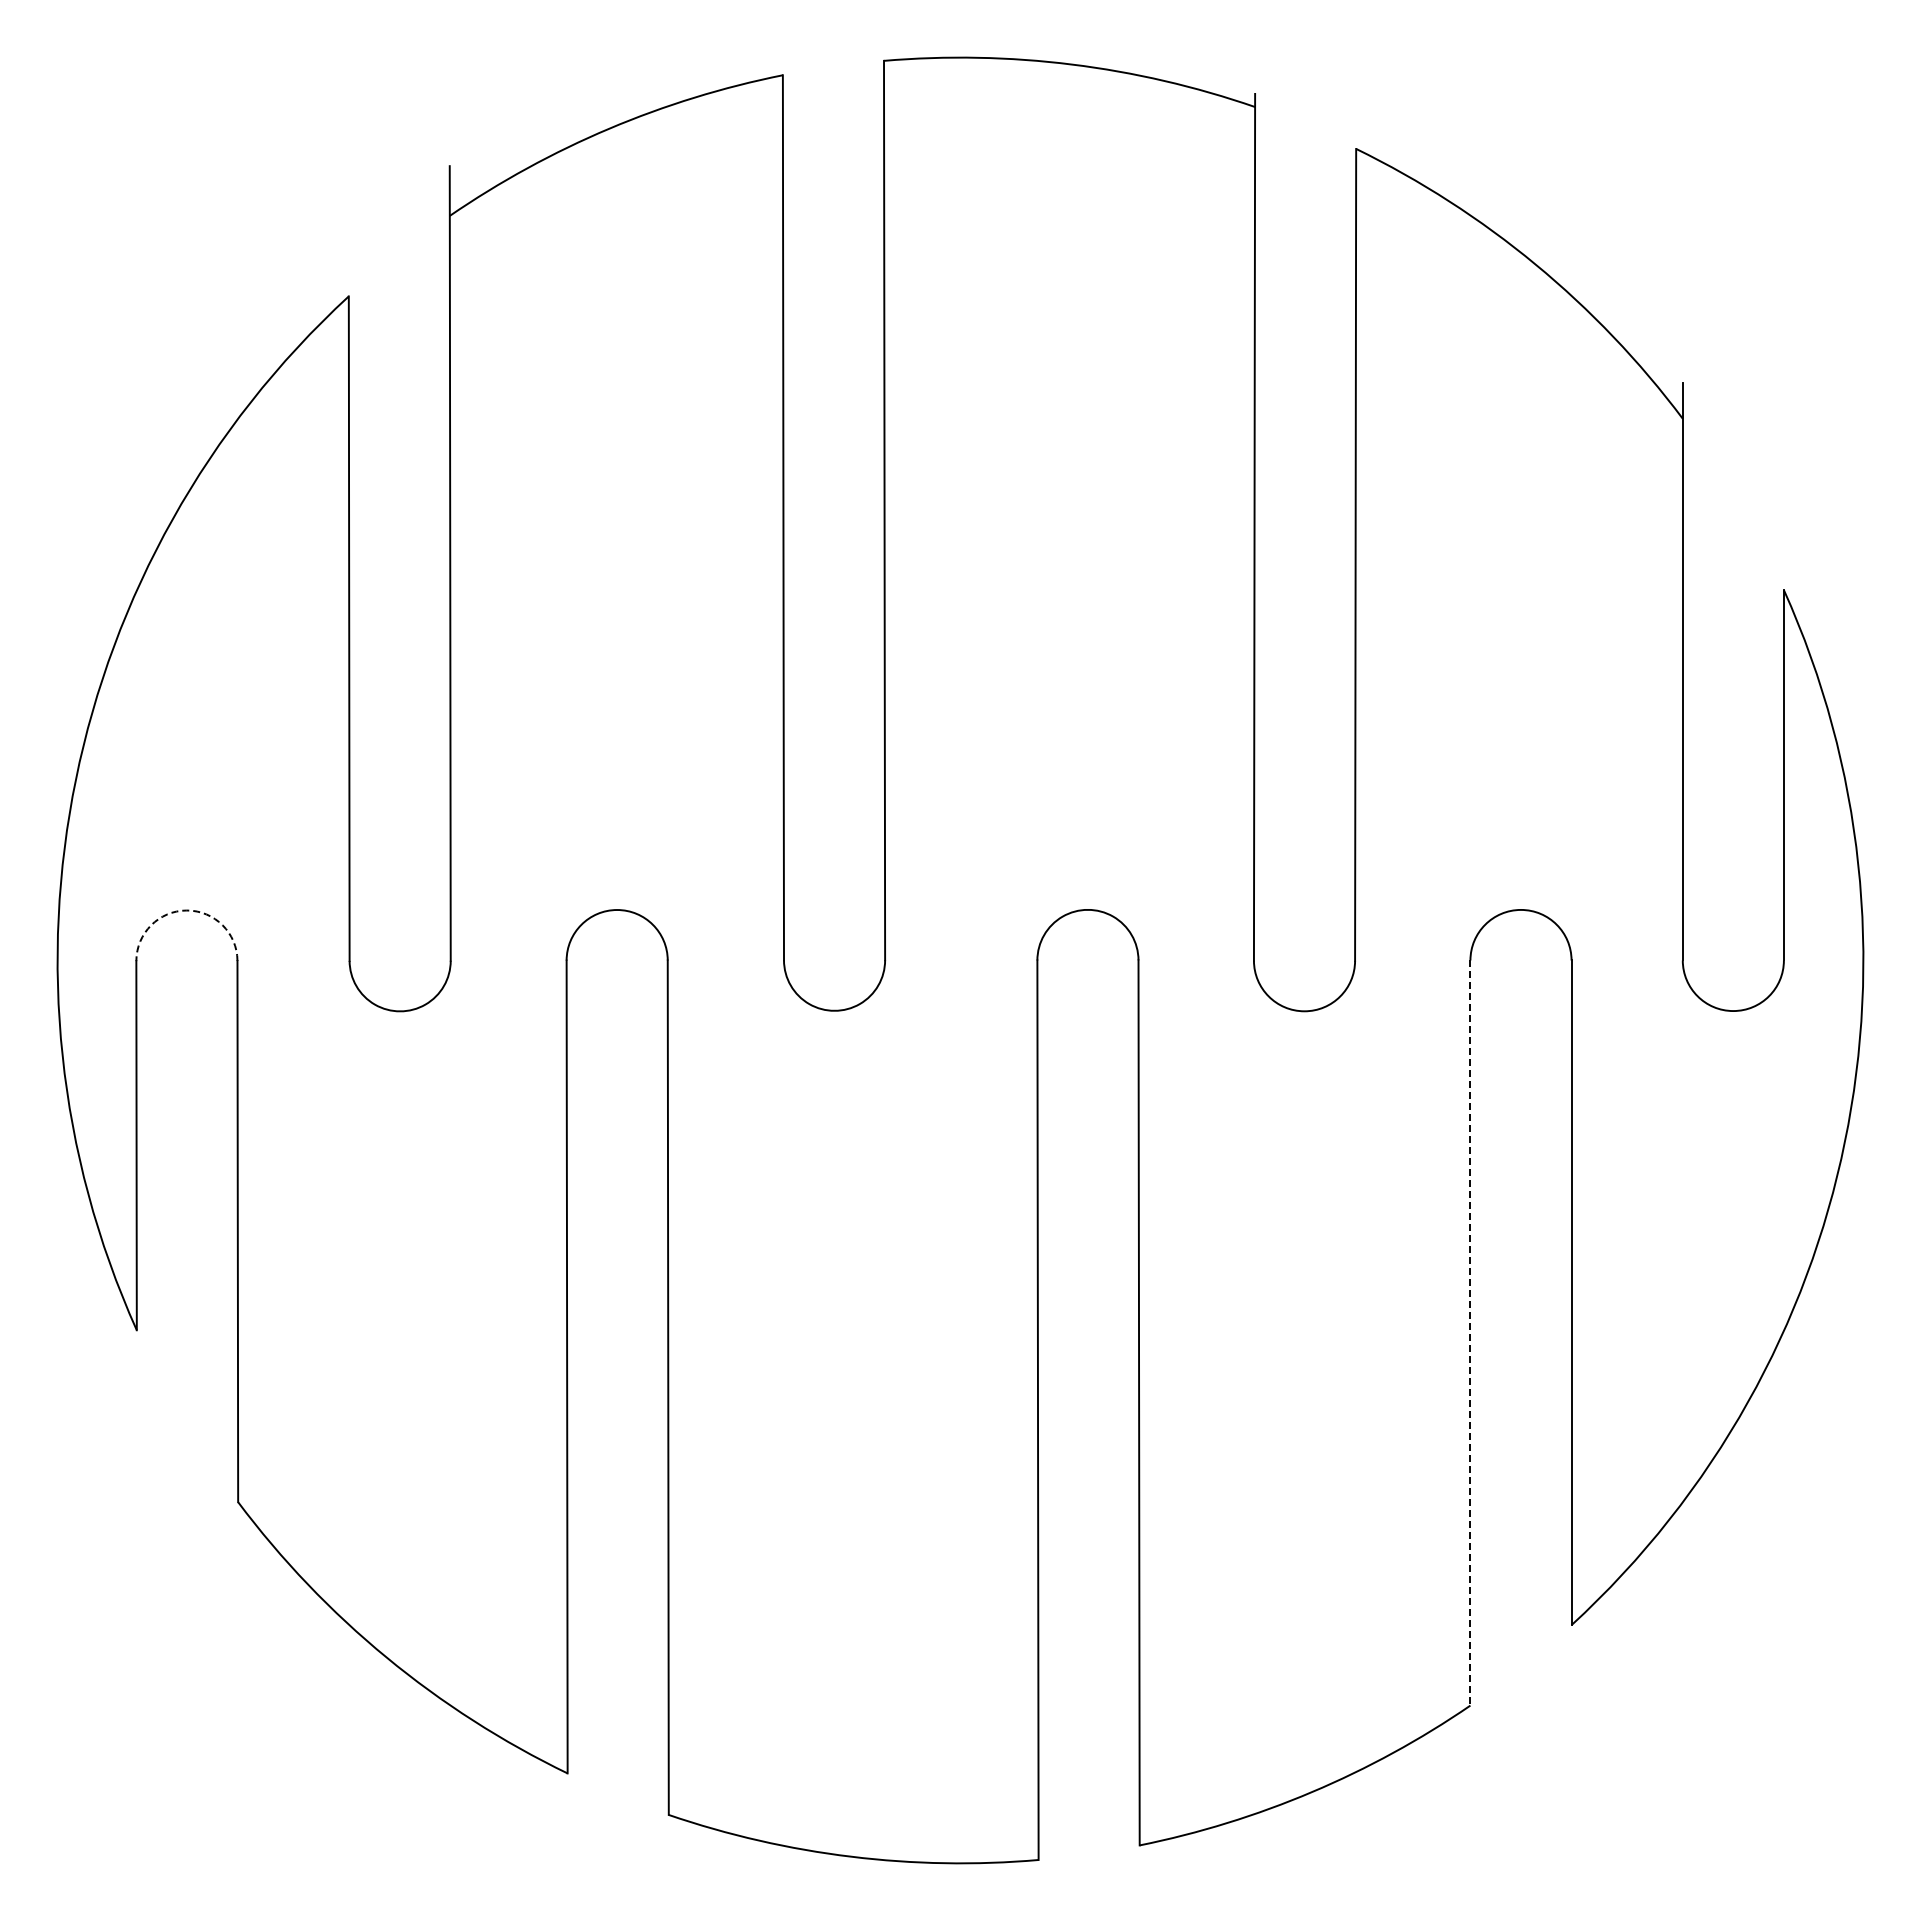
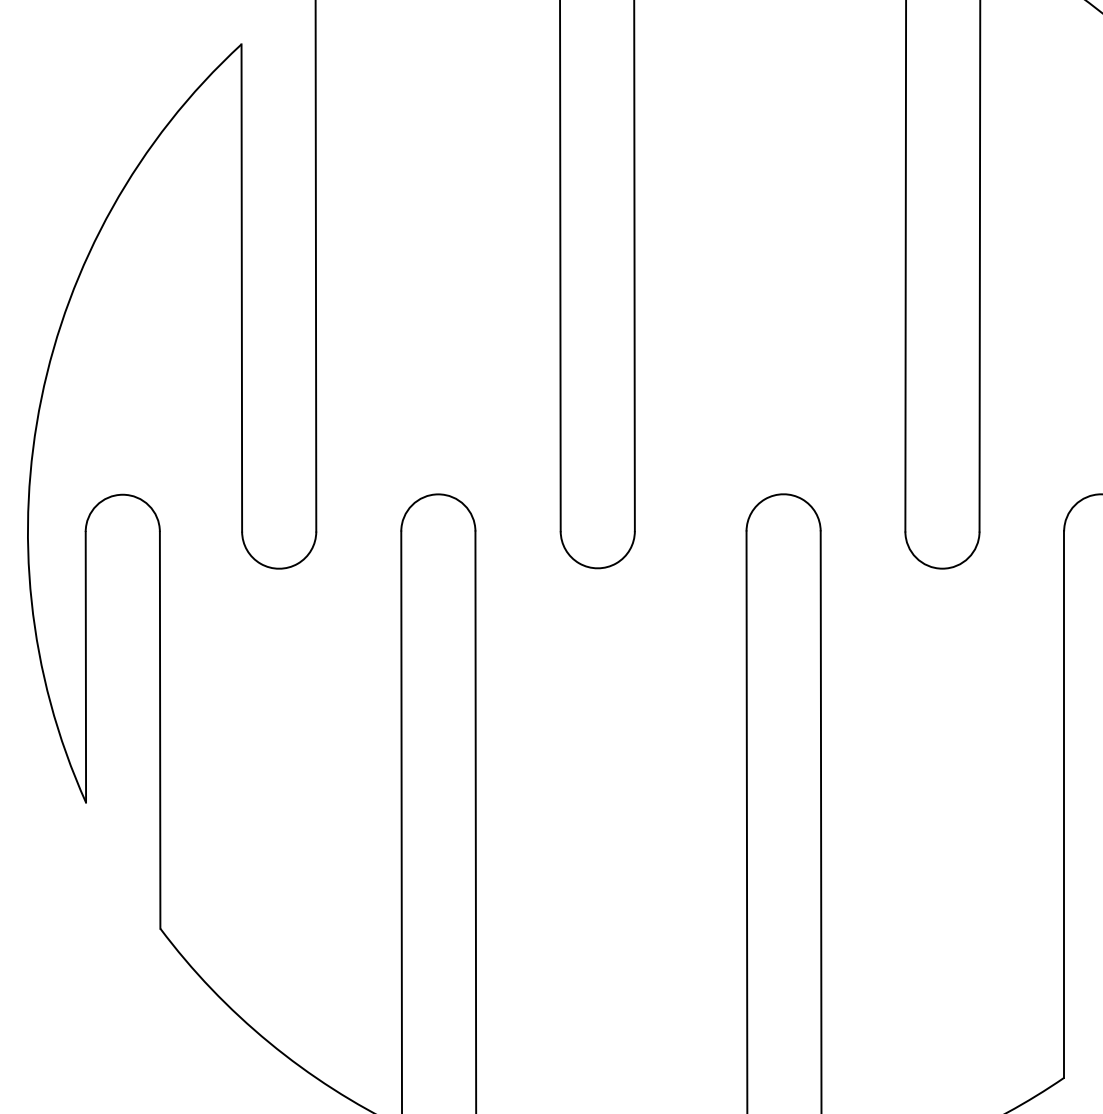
arc: (186, 910) -> (122, 494), dashed -> solid
line: (1470, 1333) -> (1064, 804), dashed -> solid

